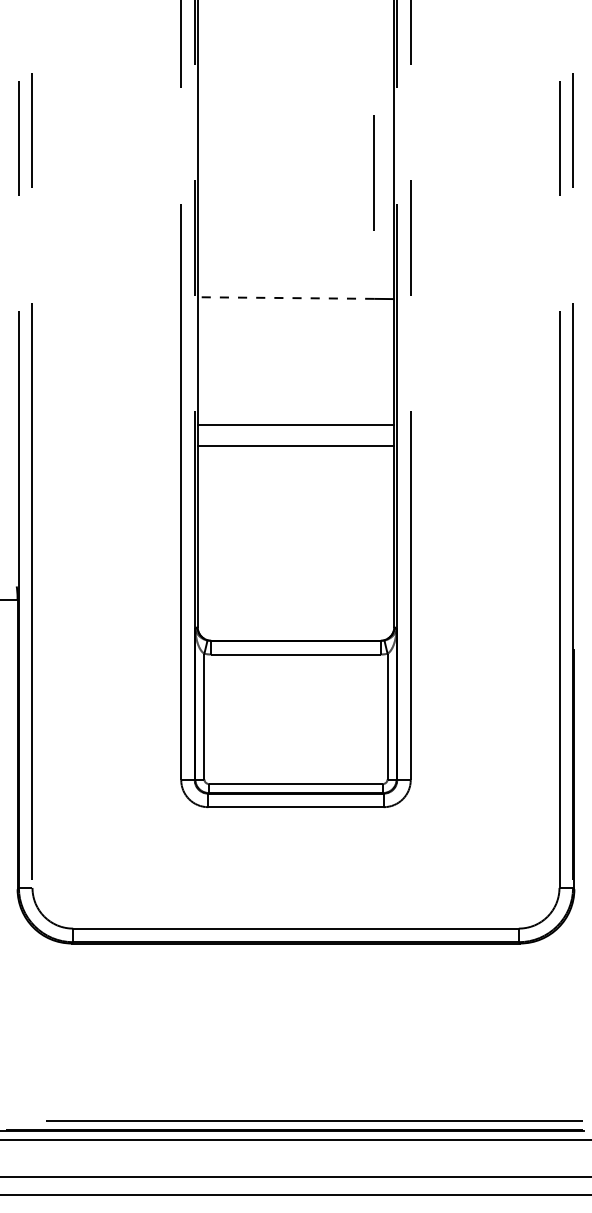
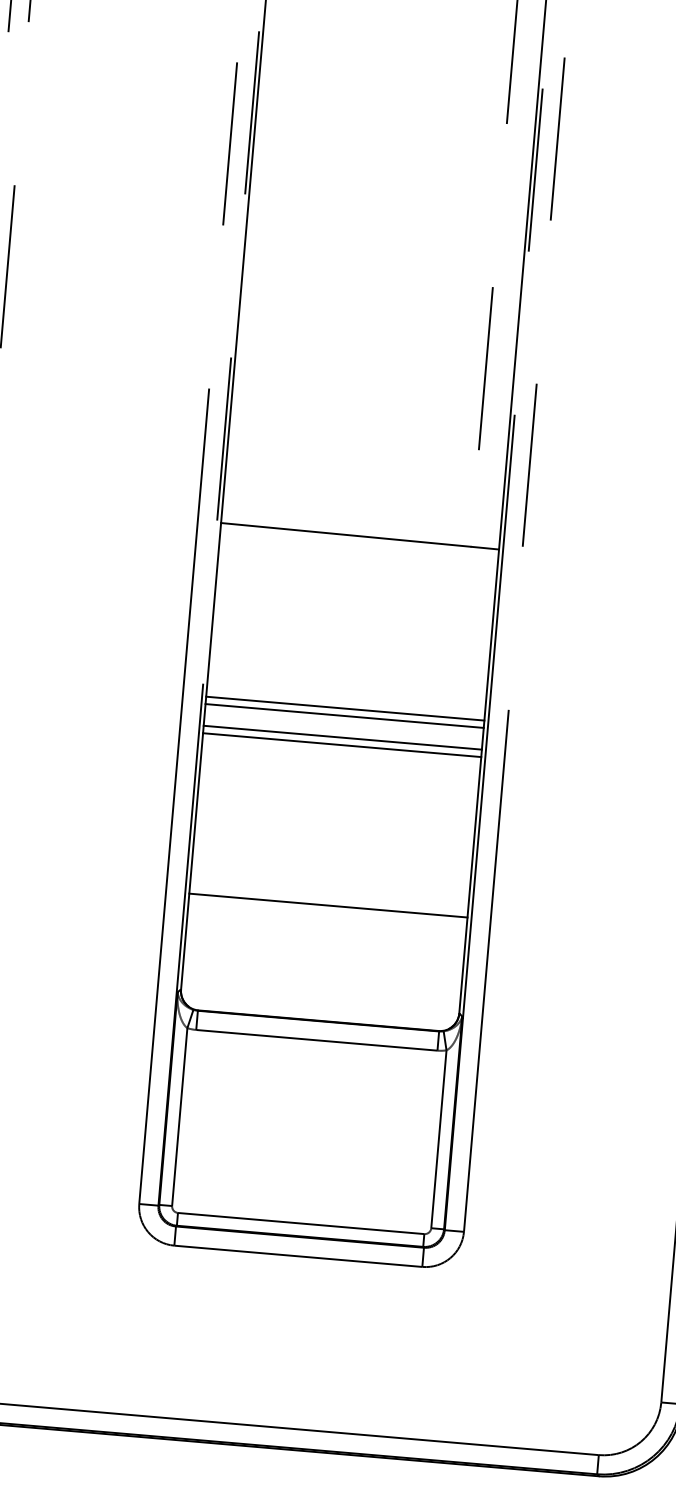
line: (285, 298) -> (345, 535), dashed -> solid
line: (295, 420) -> (344, 709), added
line: (295, 440) -> (342, 737), added
line: (295, 559) -> (327, 905), added

